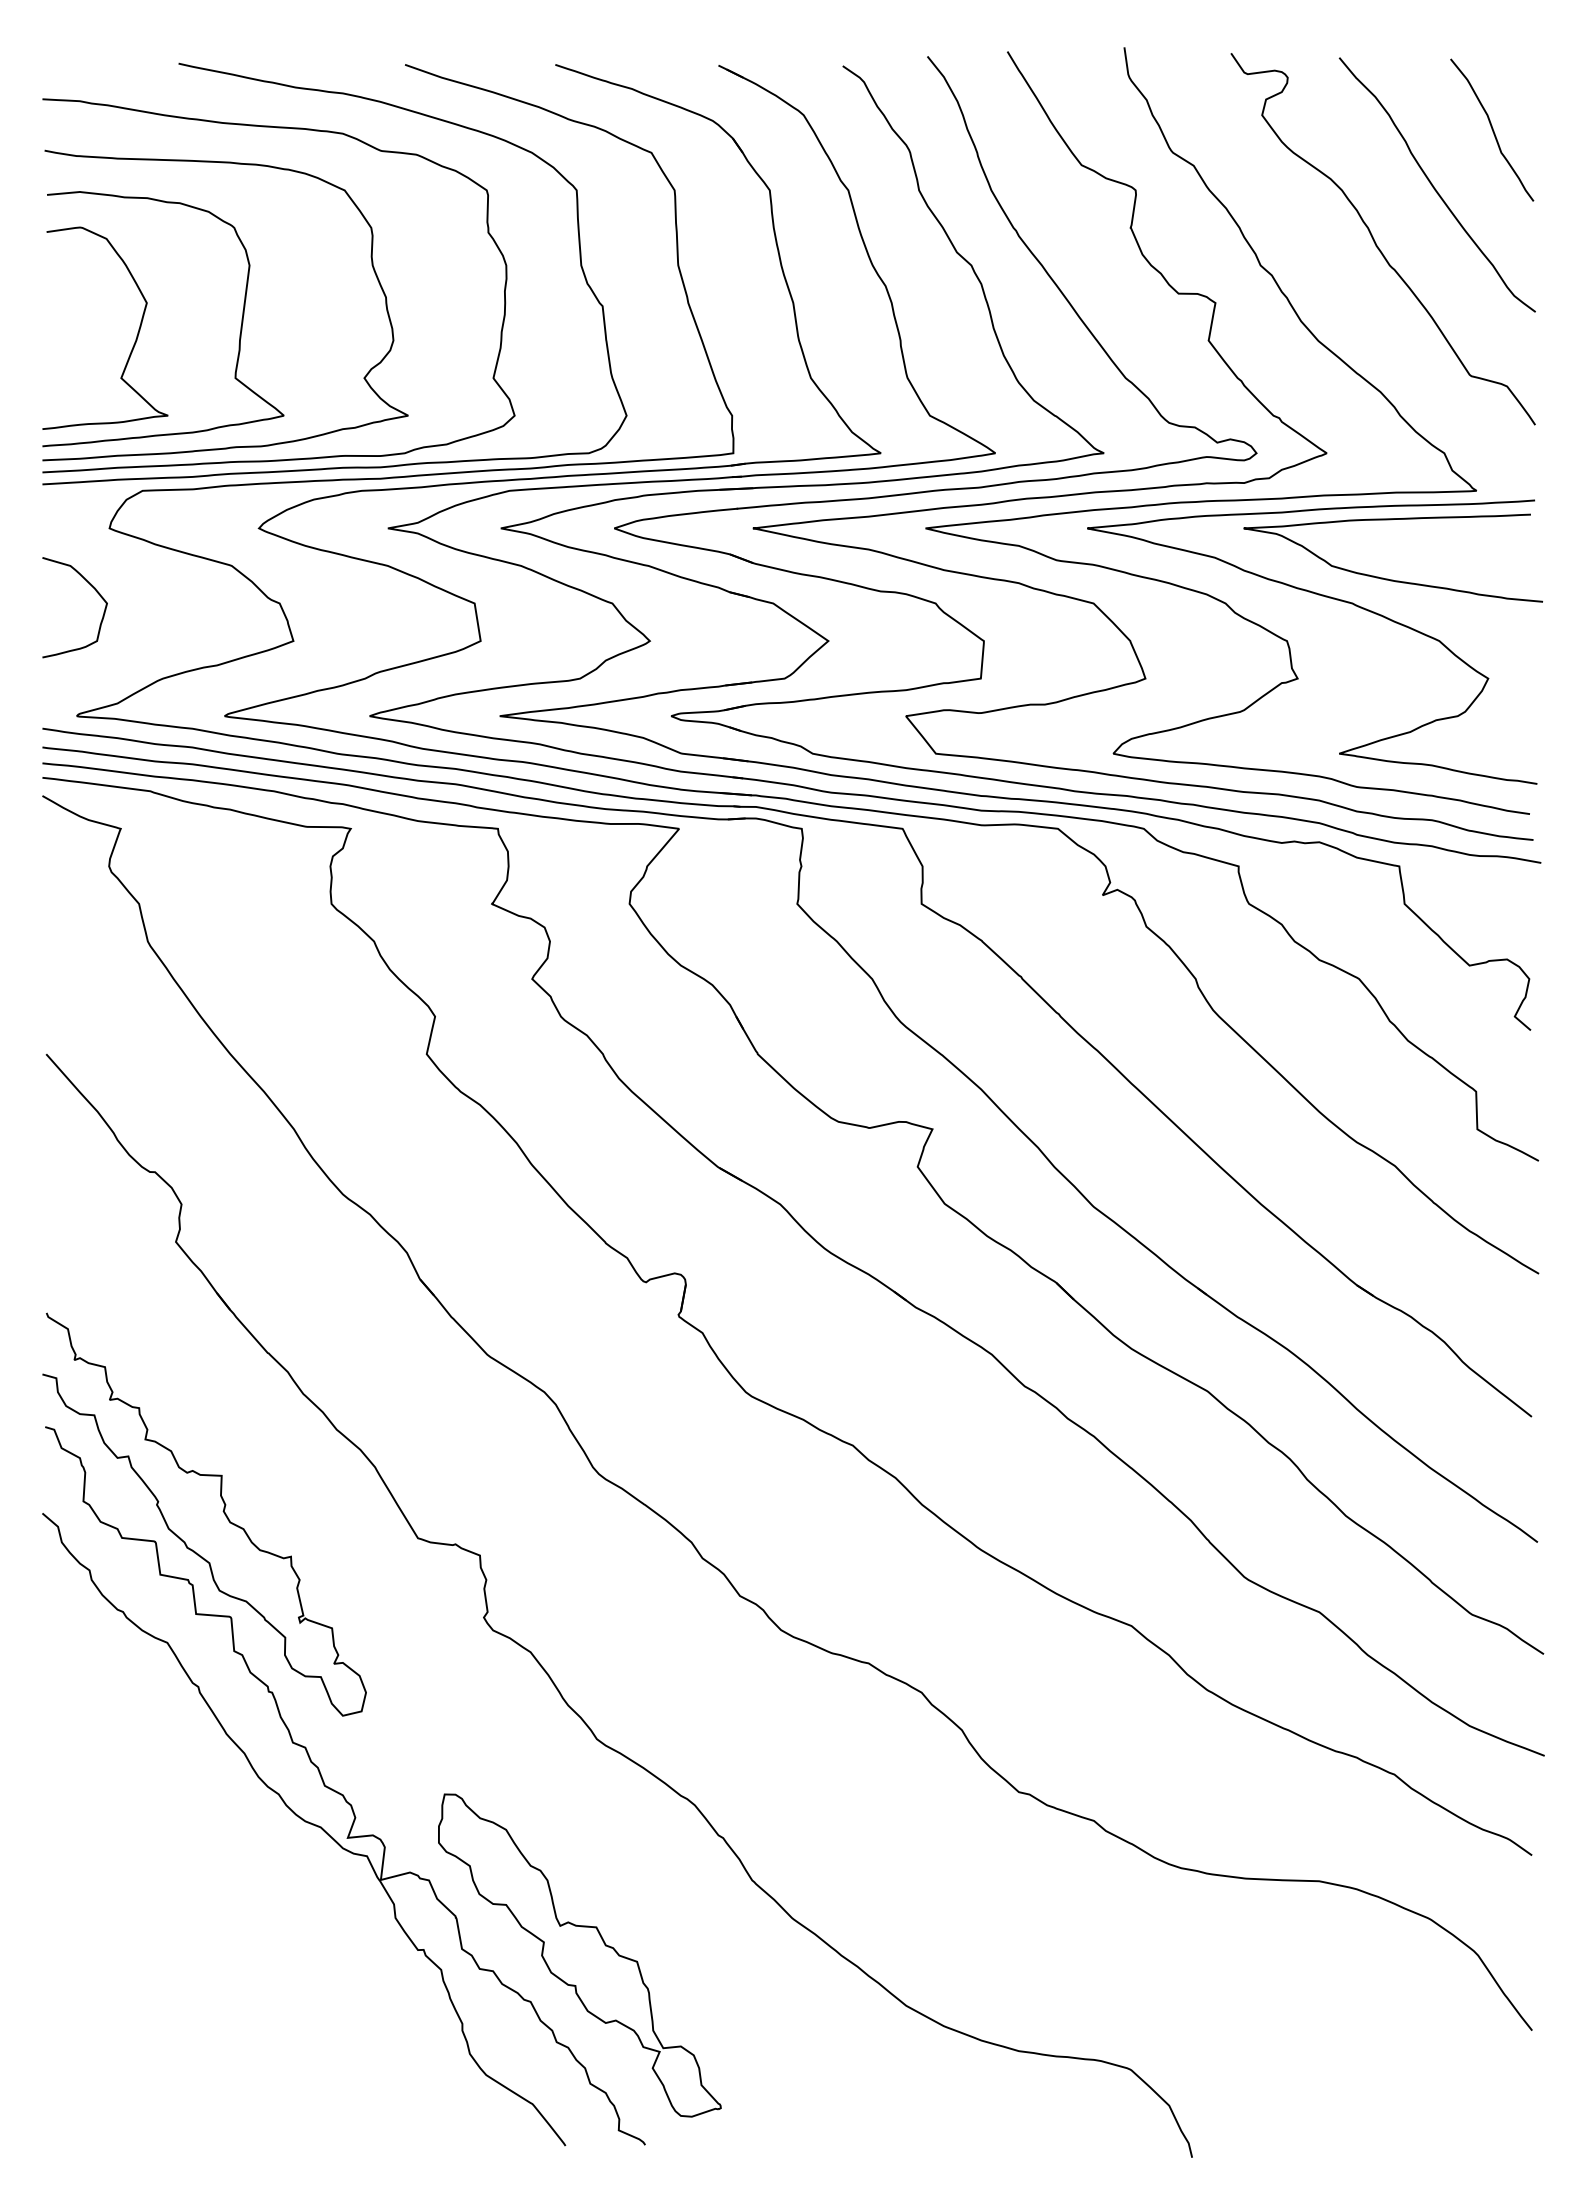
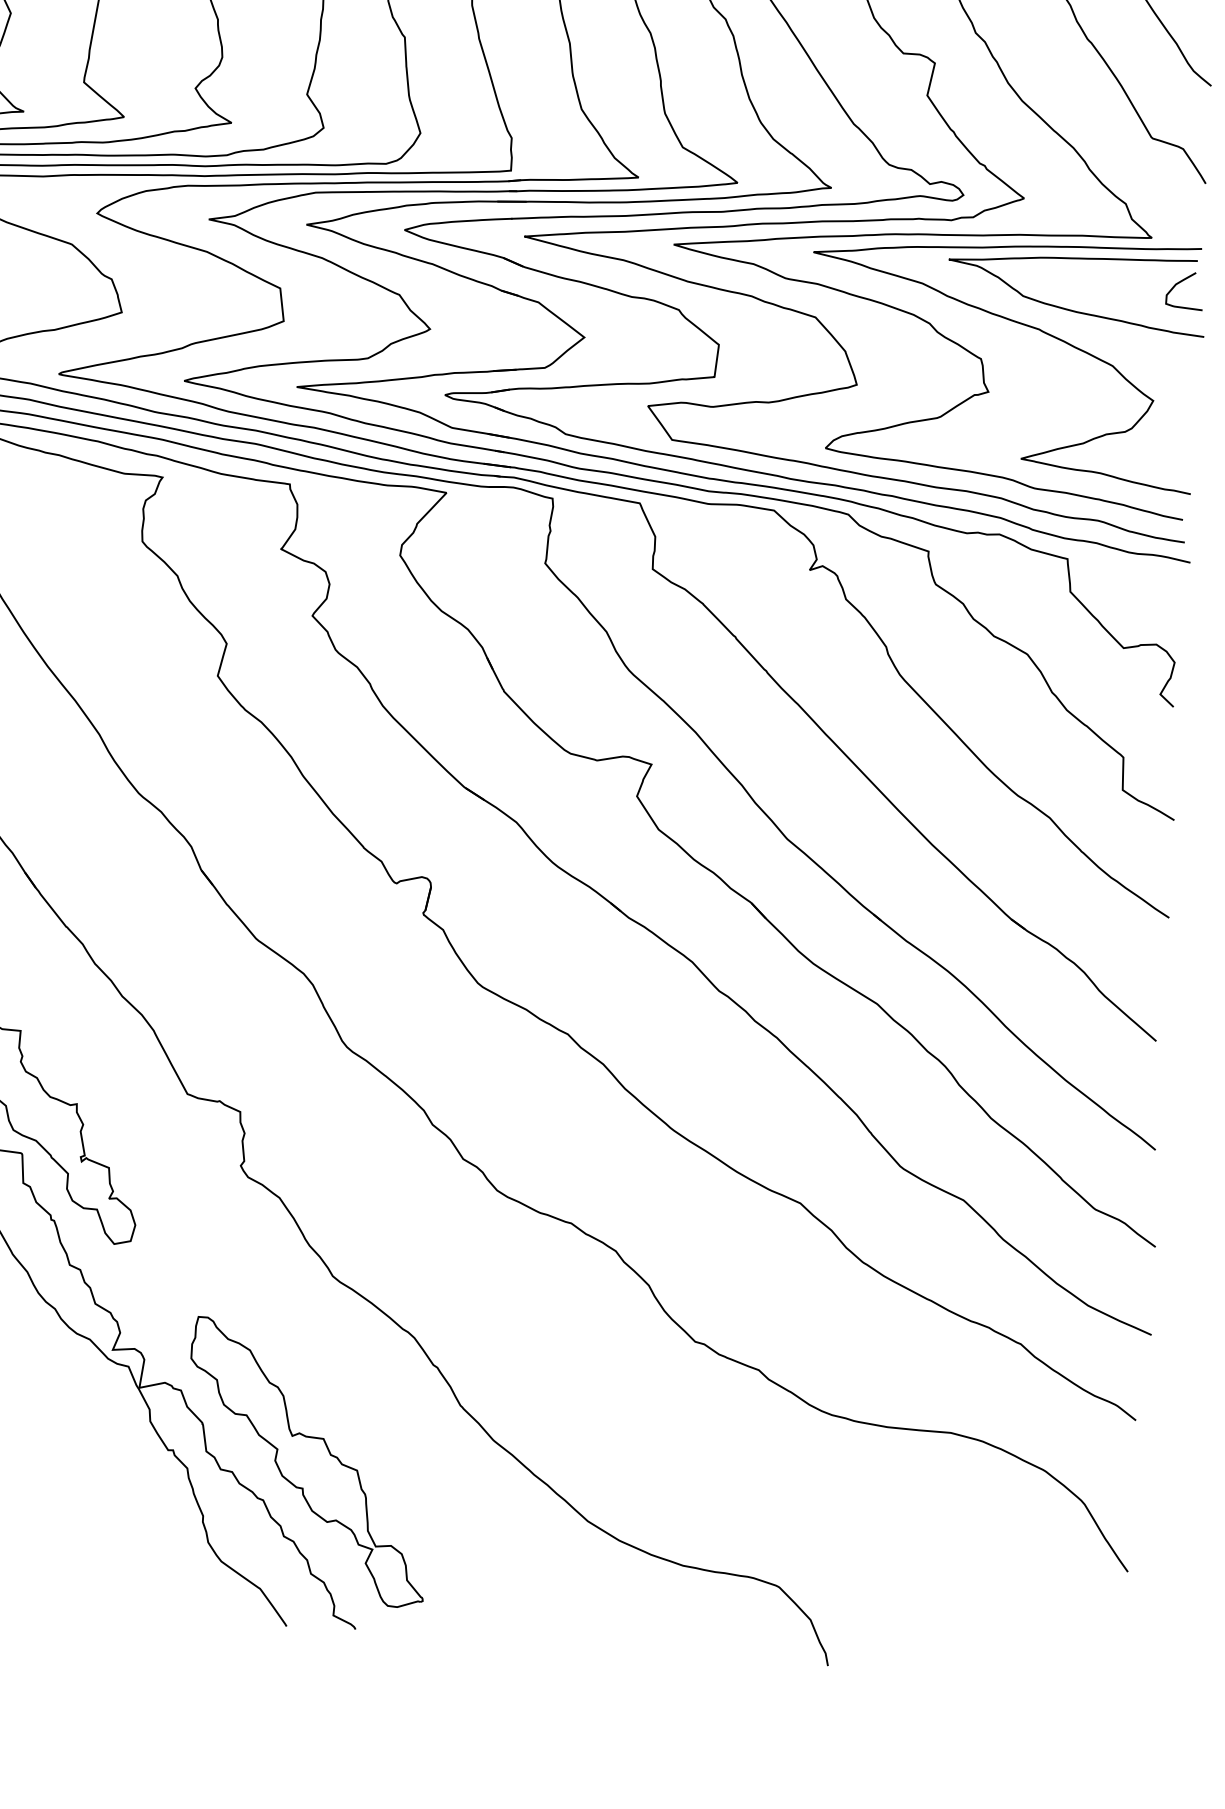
curve: (1511, 541) -> (1179, 283), added

